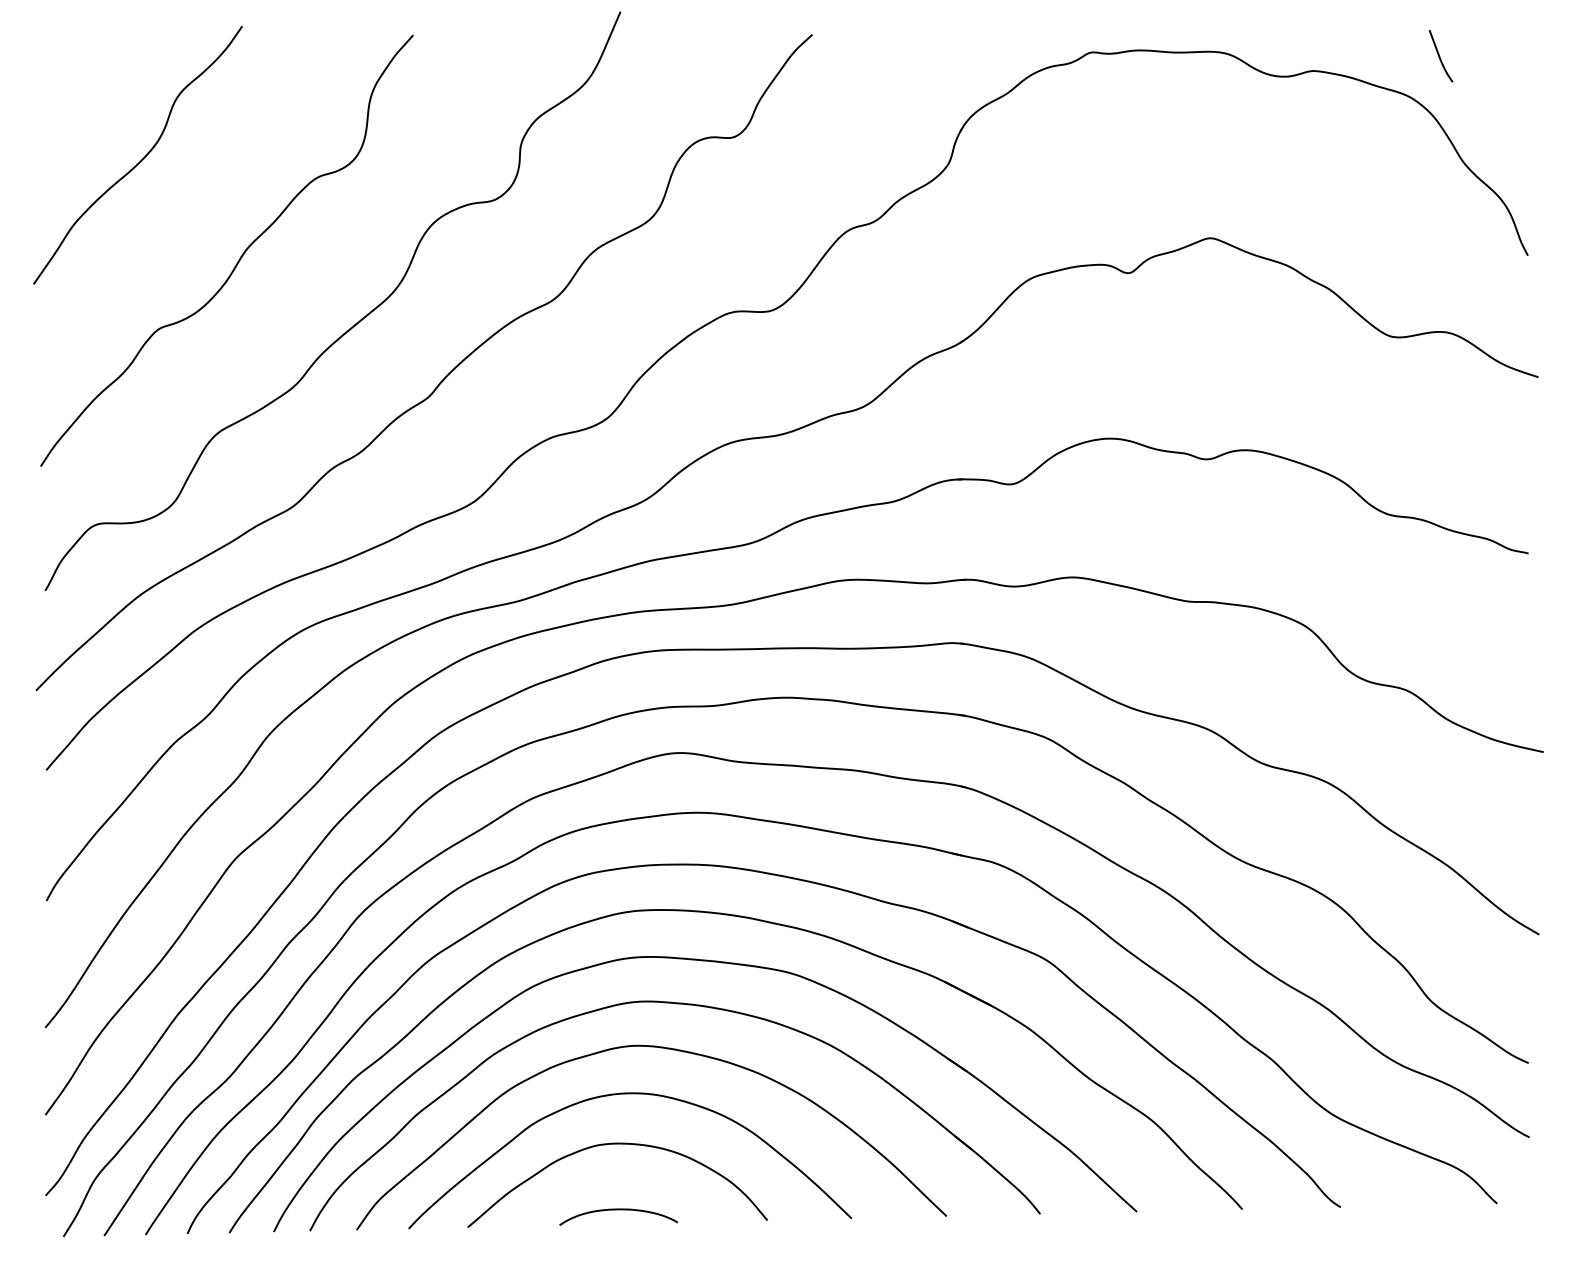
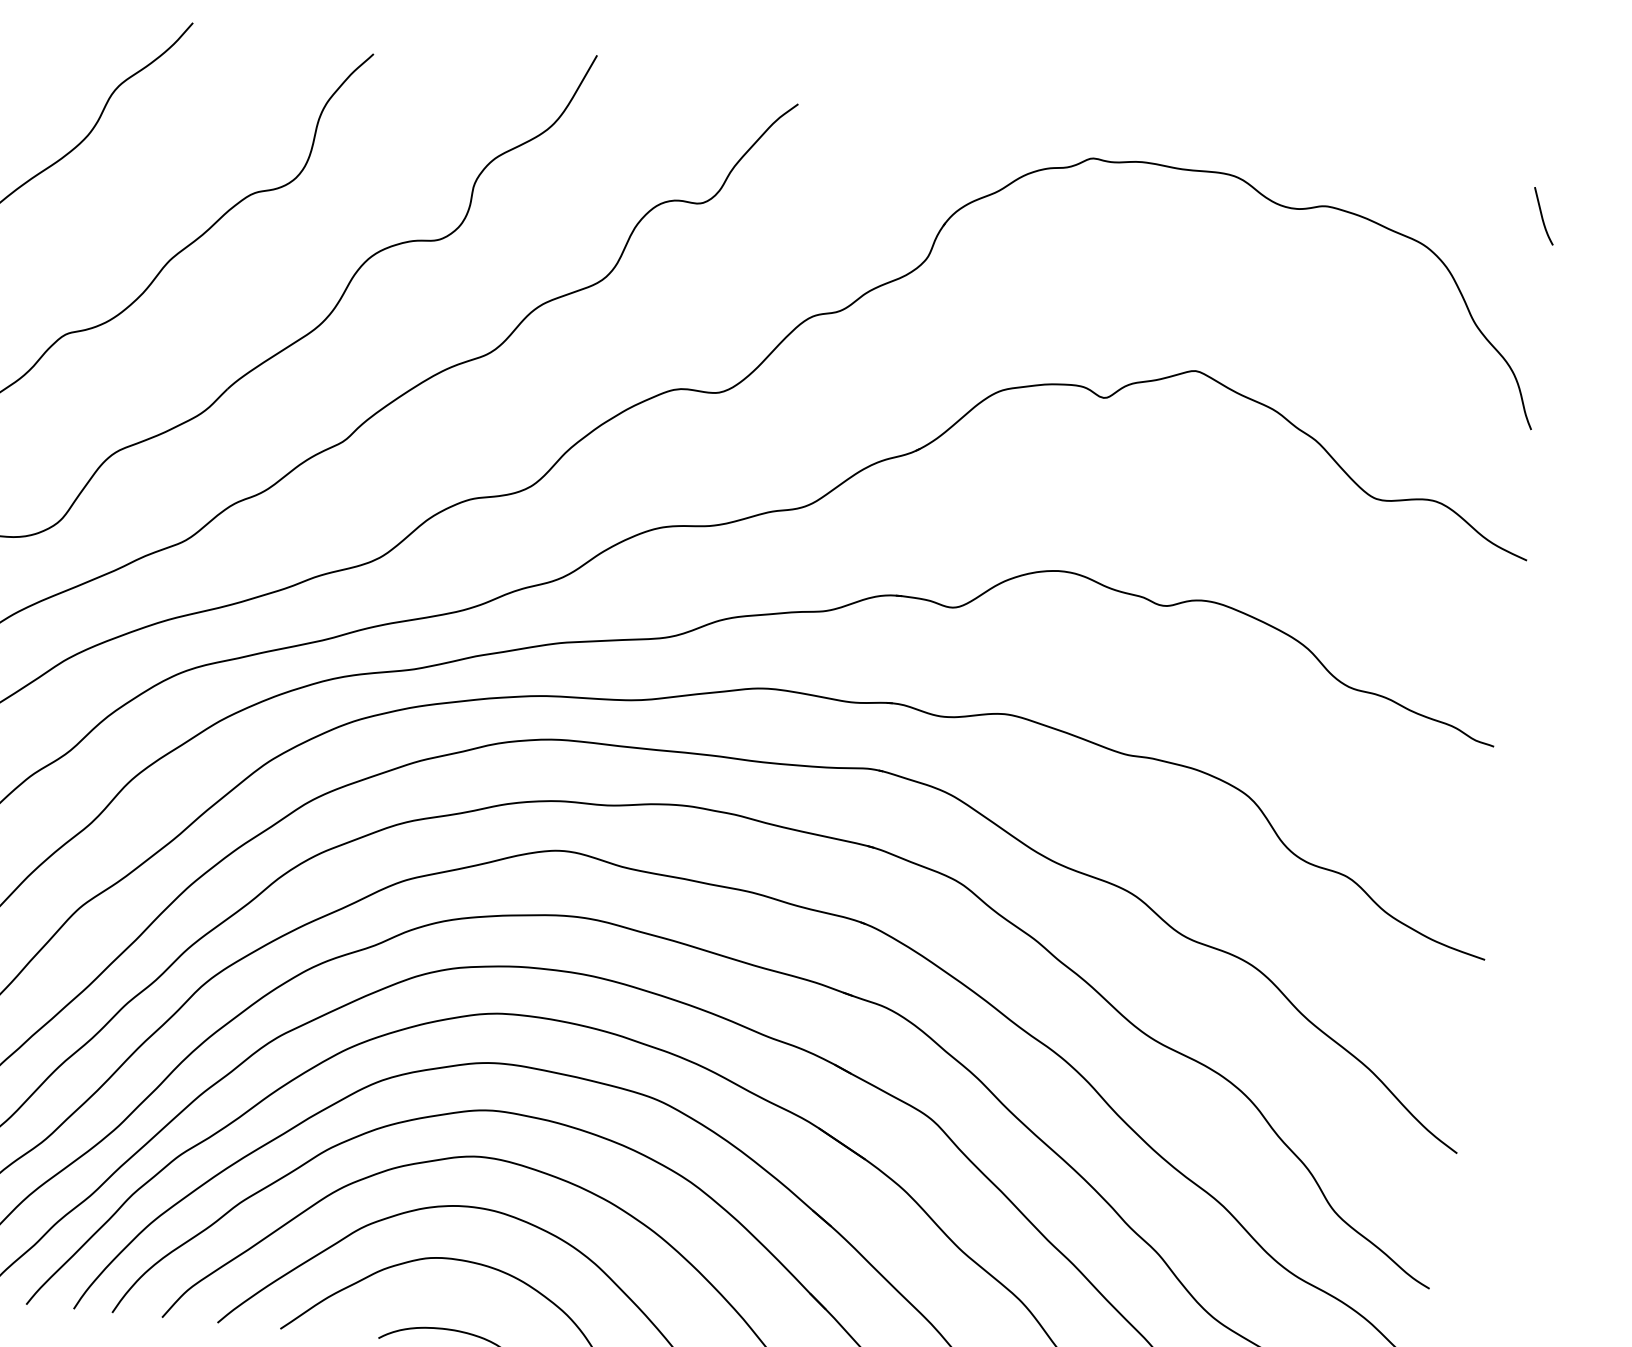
curve: (1440, 56) -> (1543, 216), moved

